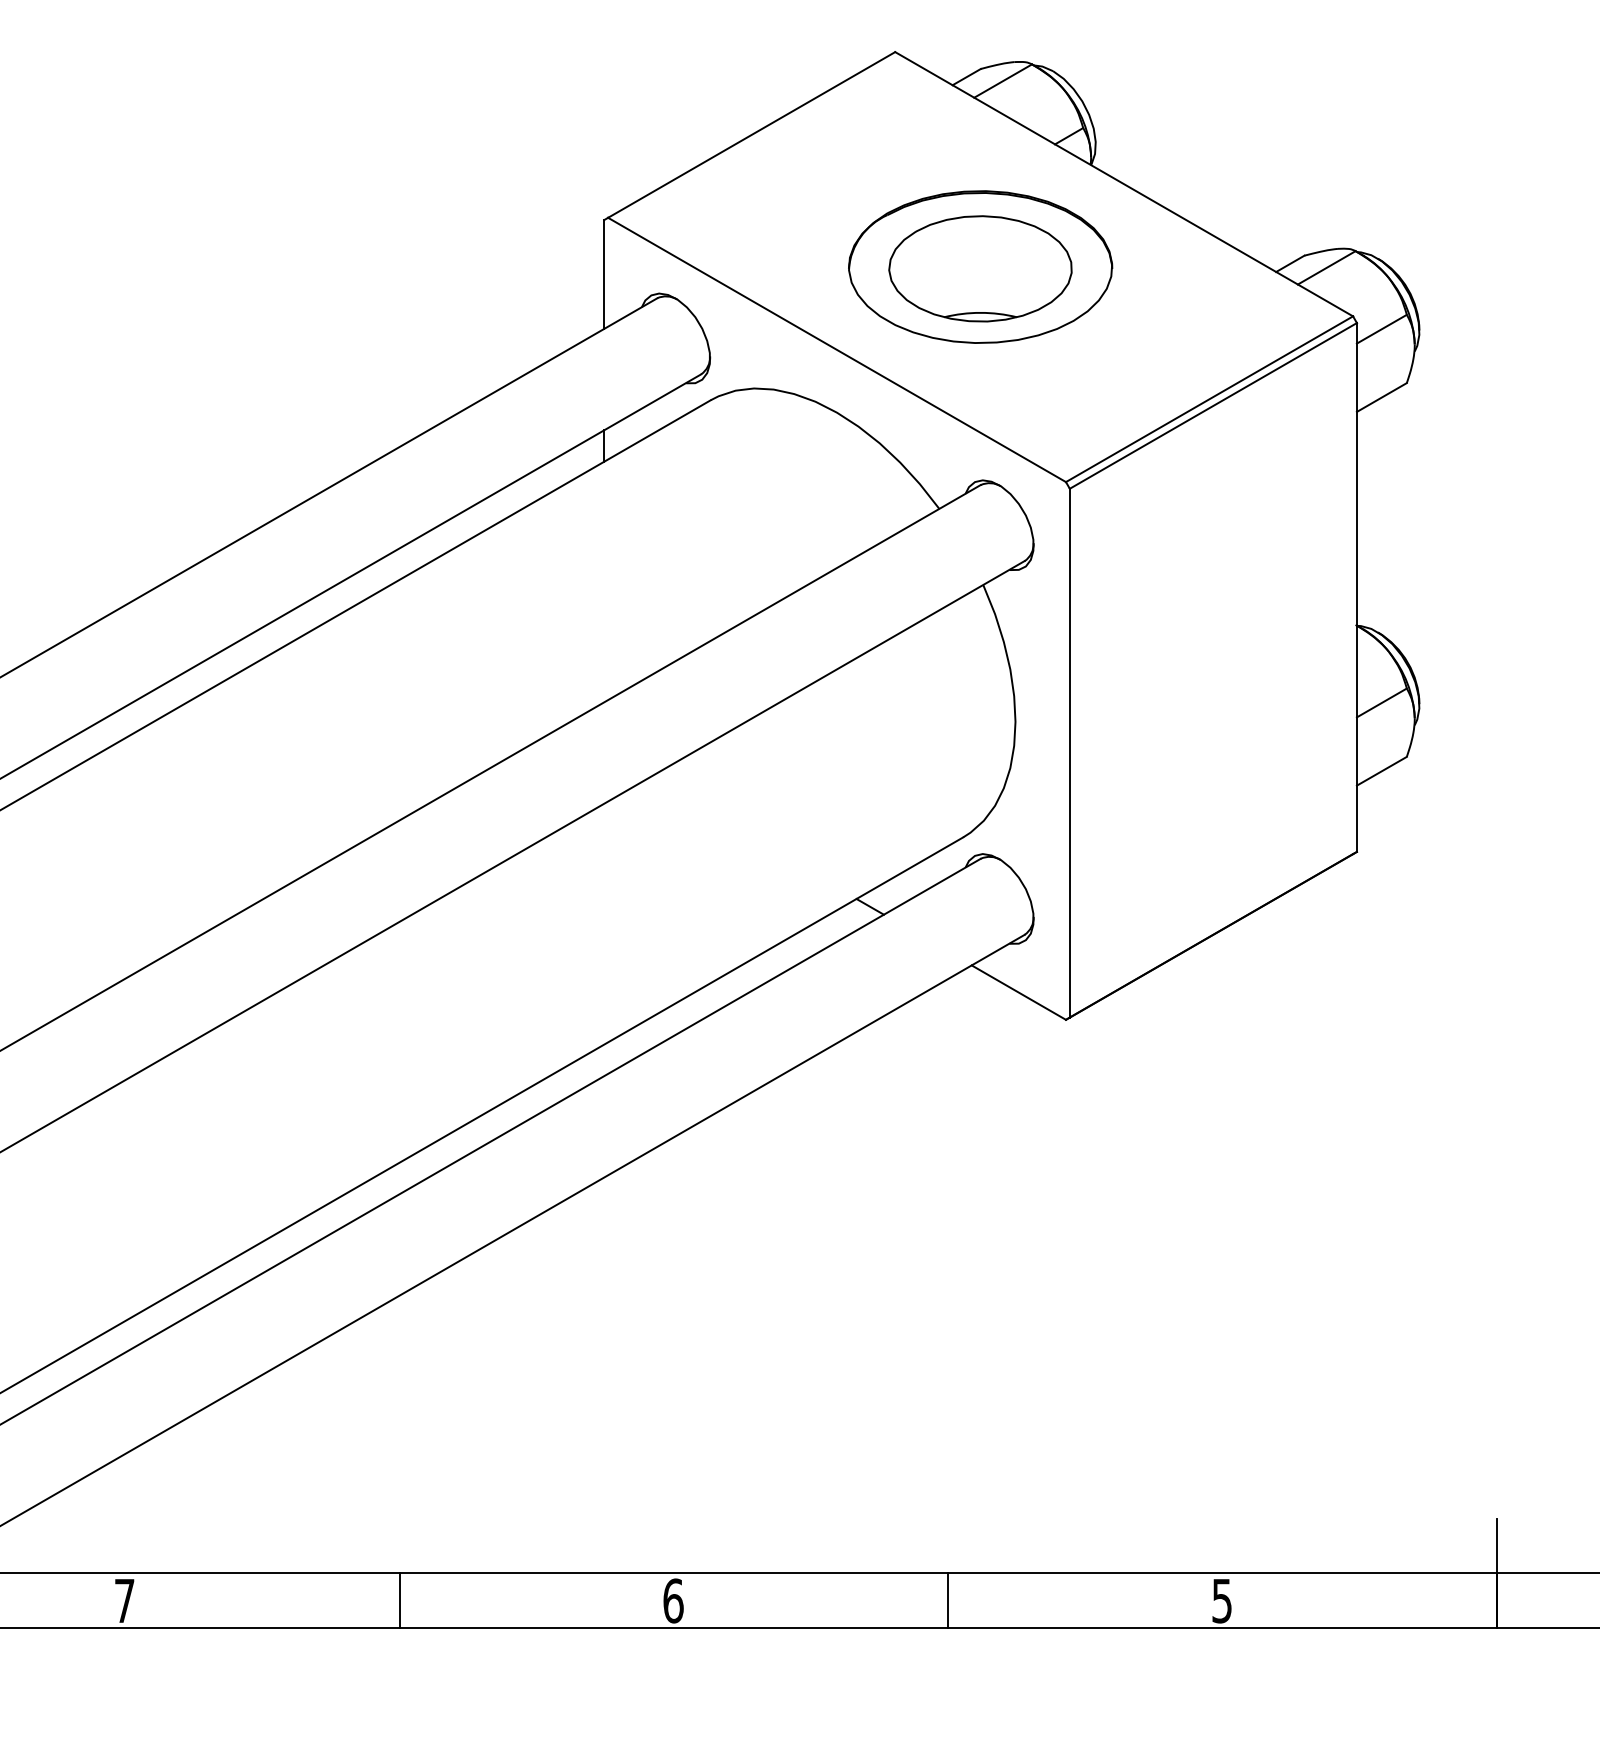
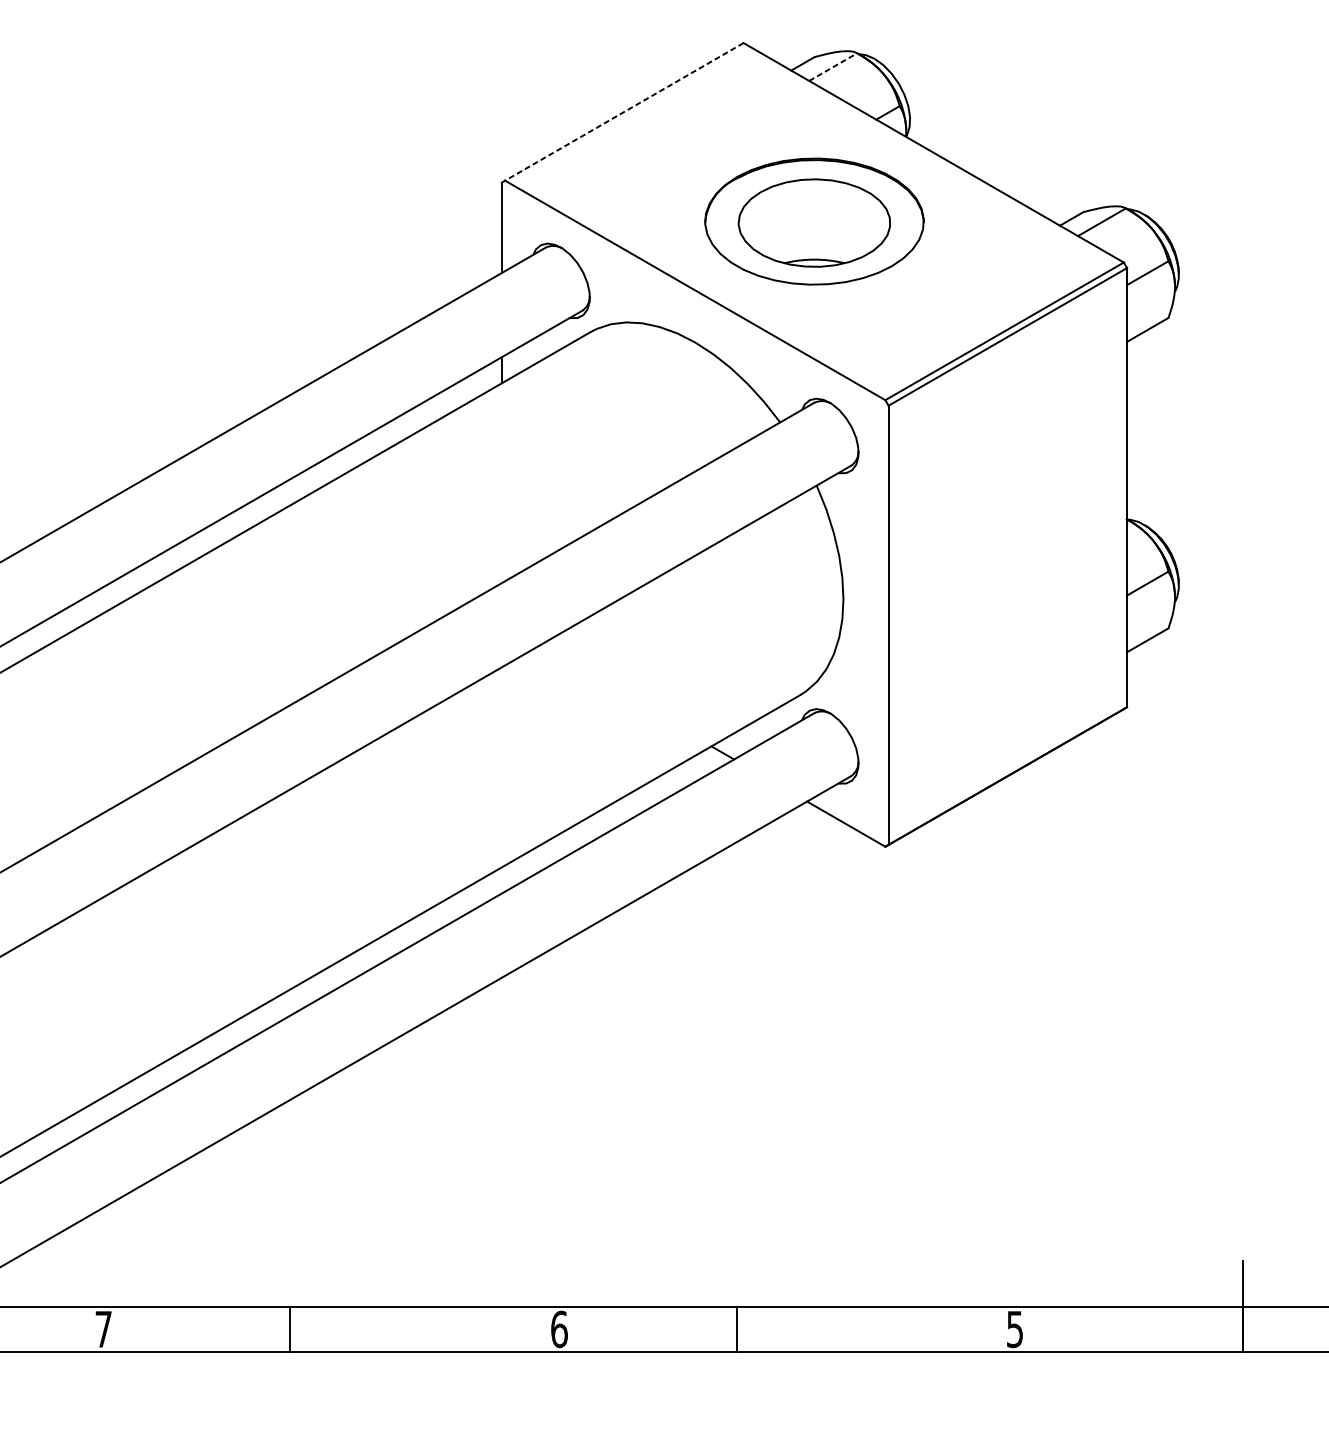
line: (1003, 80) -> (833, 66), solid -> dashed
line: (751, 134) -> (624, 111), solid -> dashed
line: (399, 1600) -> (289, 1329), moved
line: (948, 1600) -> (737, 1329), moved

